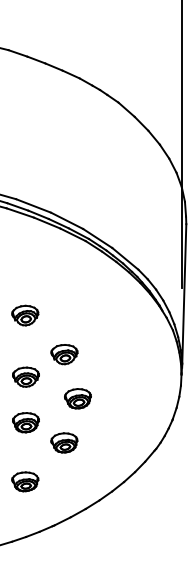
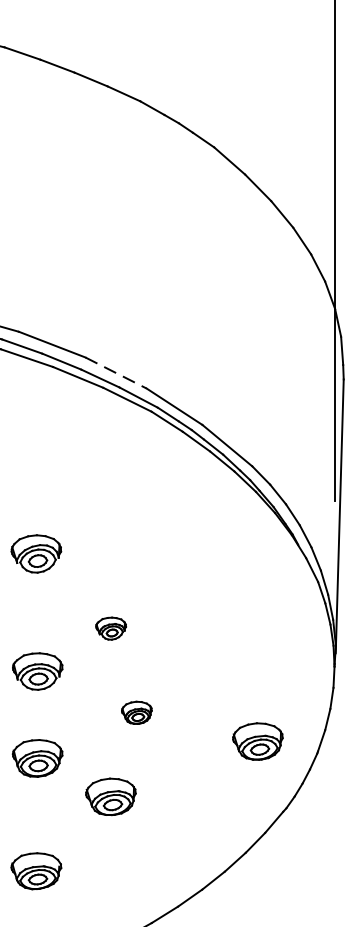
line: (67, 220) -> (116, 372), solid -> dashed
part: (64, 354) -> (111, 628), size x0.6
part: (77, 398) -> (135, 712), size x0.6
part: (141, 413) -> (258, 740), added

